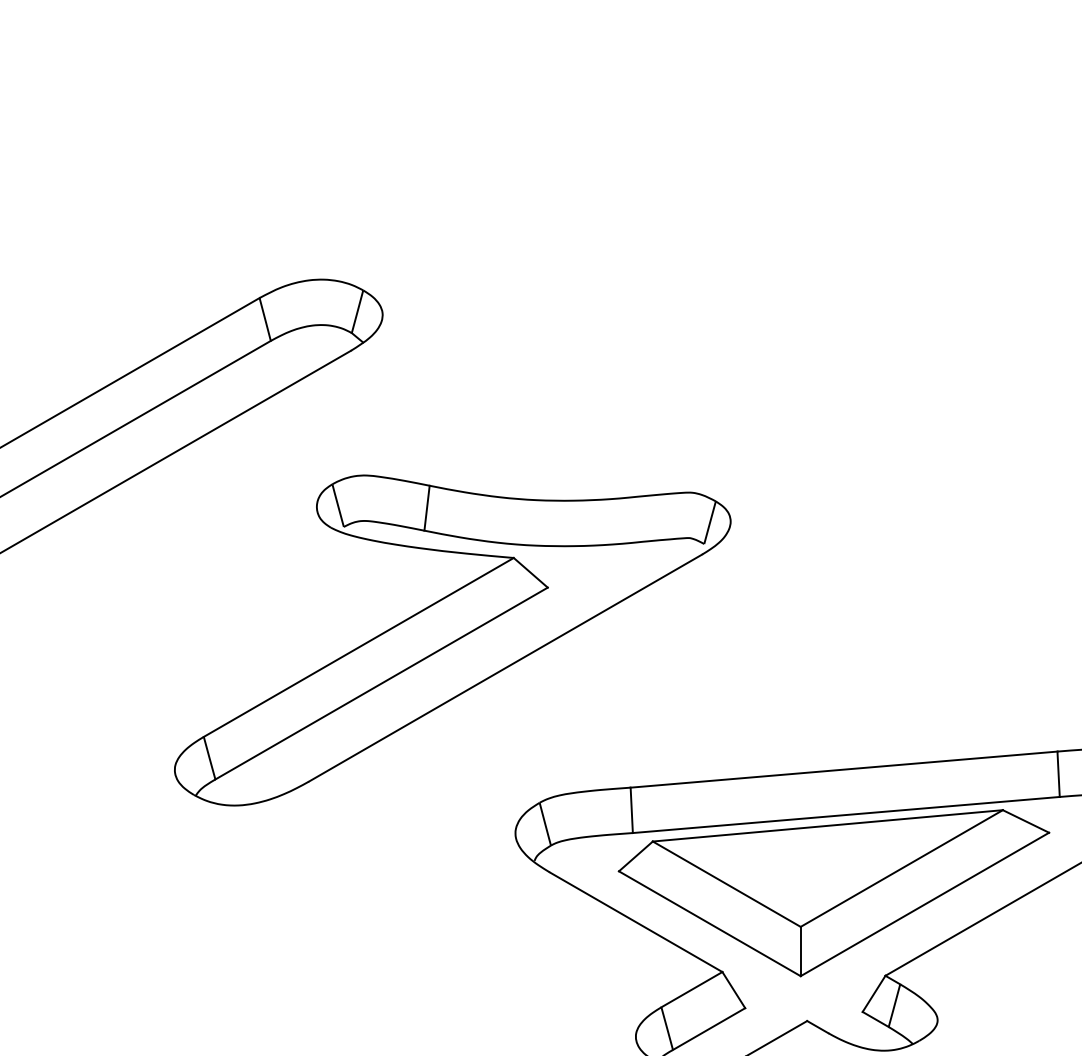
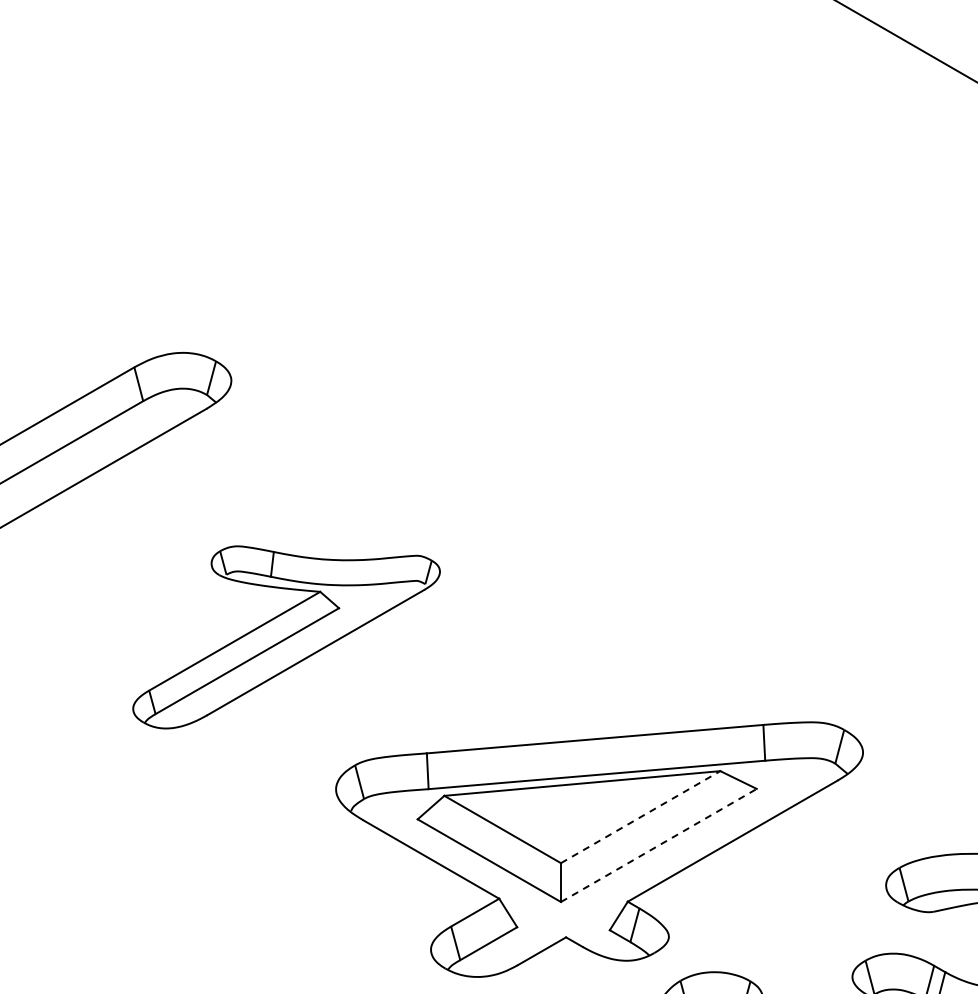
part: (452, 640) -> (286, 637), size x0.7
line: (902, 867) -> (641, 816), solid -> dashed
line: (925, 904) -> (659, 845), solid -> dashed

